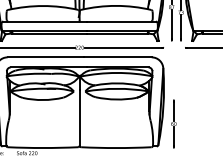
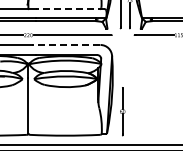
line: (121, 21) -> (70, 9), solid -> dashed
line: (117, 57) -> (66, 45), solid -> dashed

